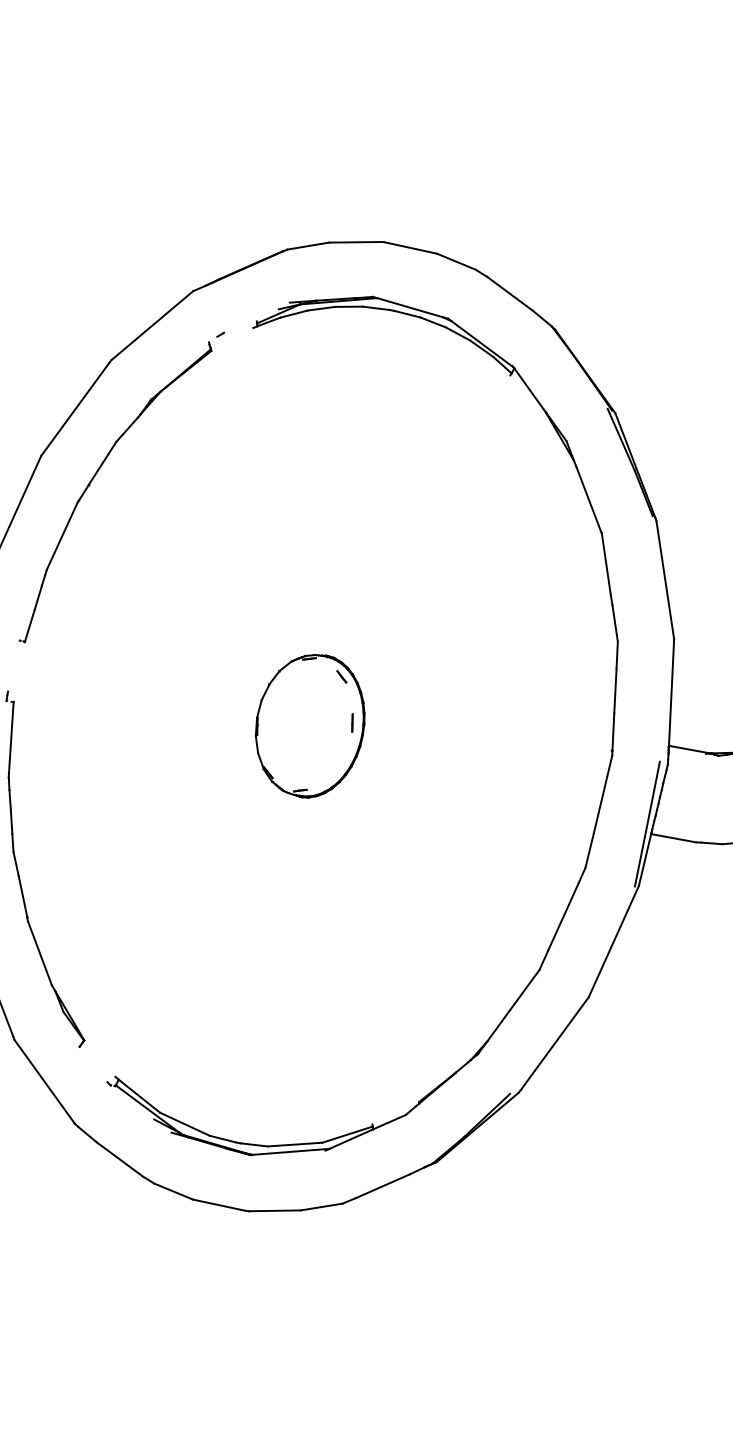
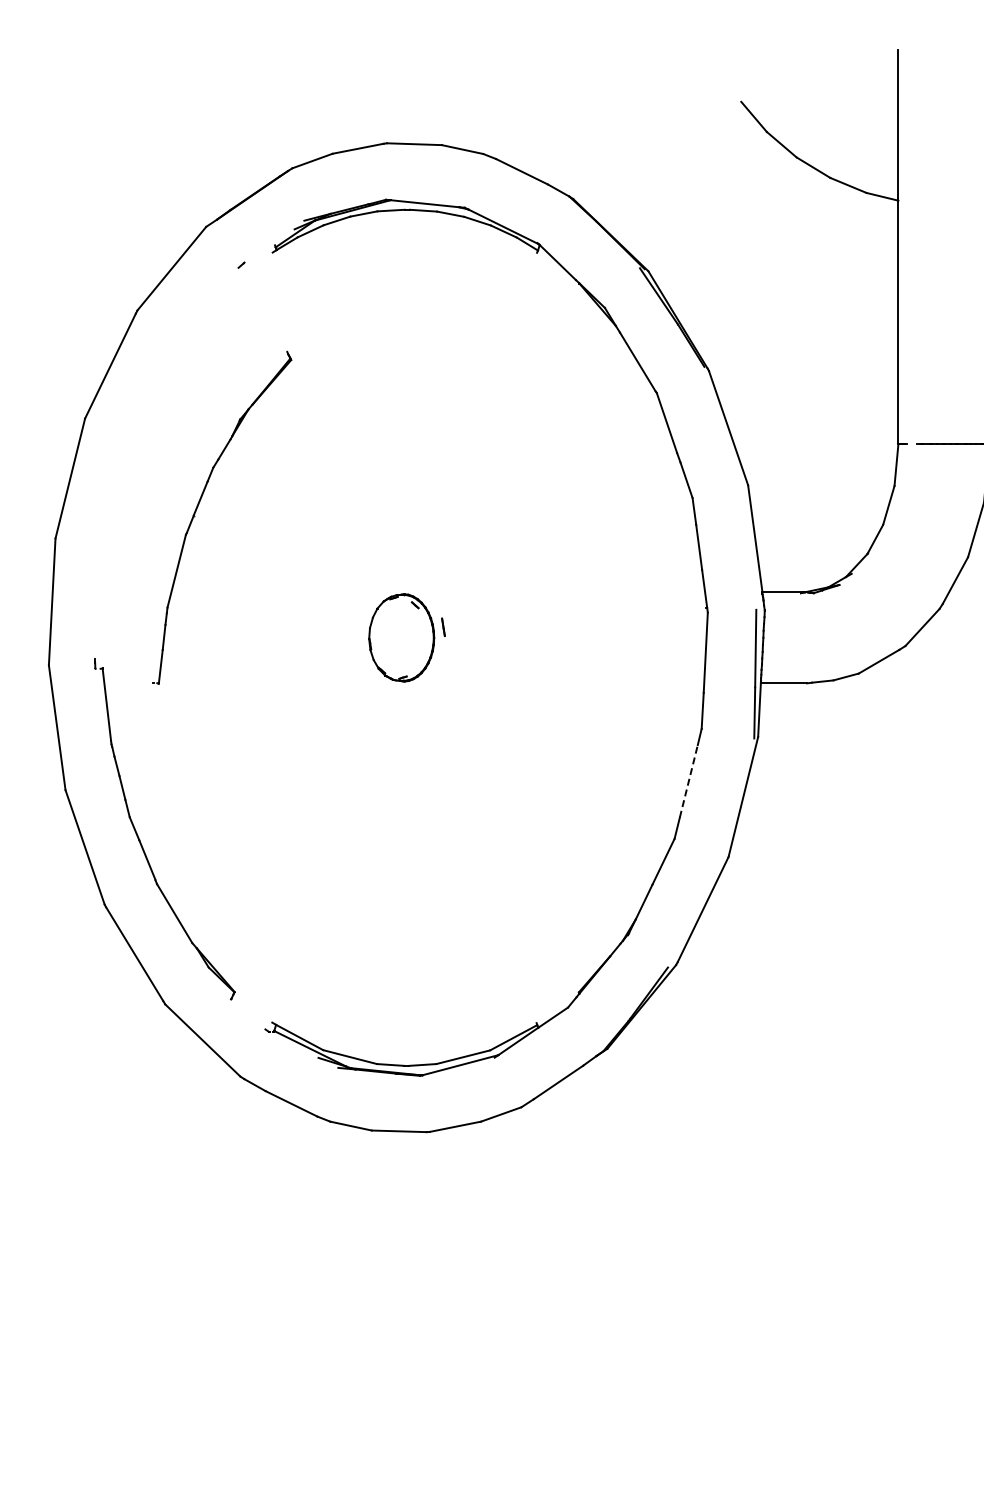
part: (93, 479) -> (197, 509), moved
part: (309, 725) -> (401, 637), size x0.6
line: (563, 915) -> (688, 780), solid -> dashed

